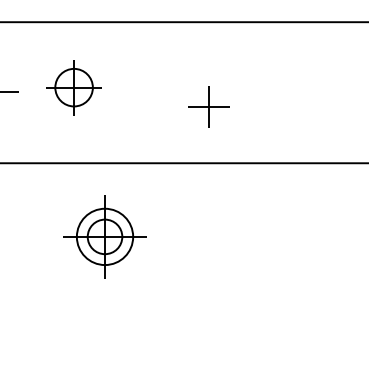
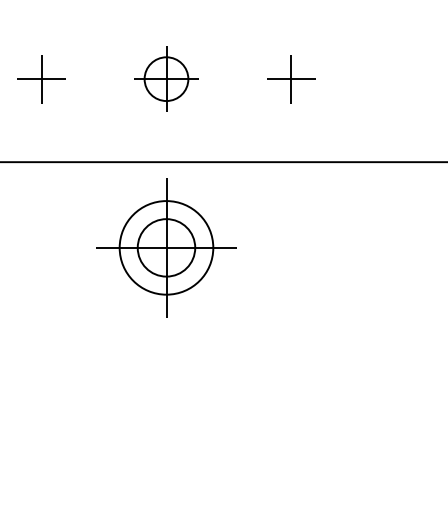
part: (74, 87) -> (166, 78), moved
part: (208, 107) -> (291, 79), moved
part: (105, 236) -> (166, 247), size x1.43

